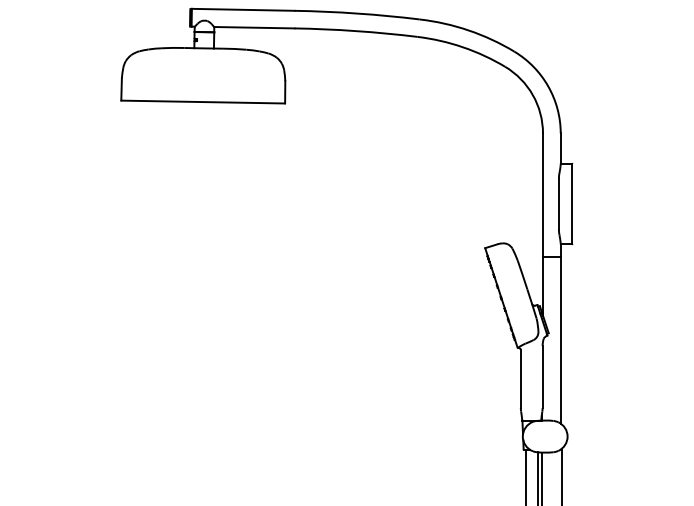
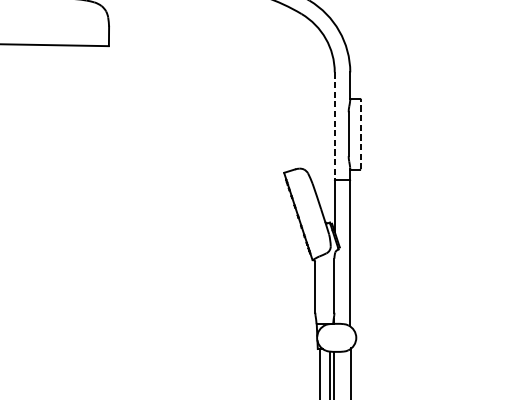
line: (542, 195) -> (334, 126), solid -> dashed
line: (572, 203) -> (360, 133), solid -> dashed

